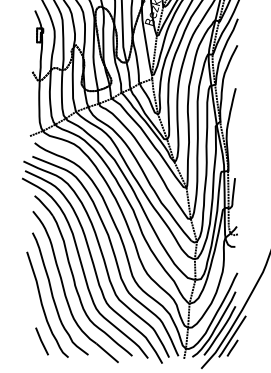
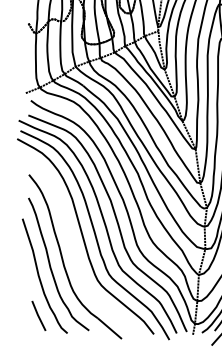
part: (74, 276) -> (74, 245), removed

